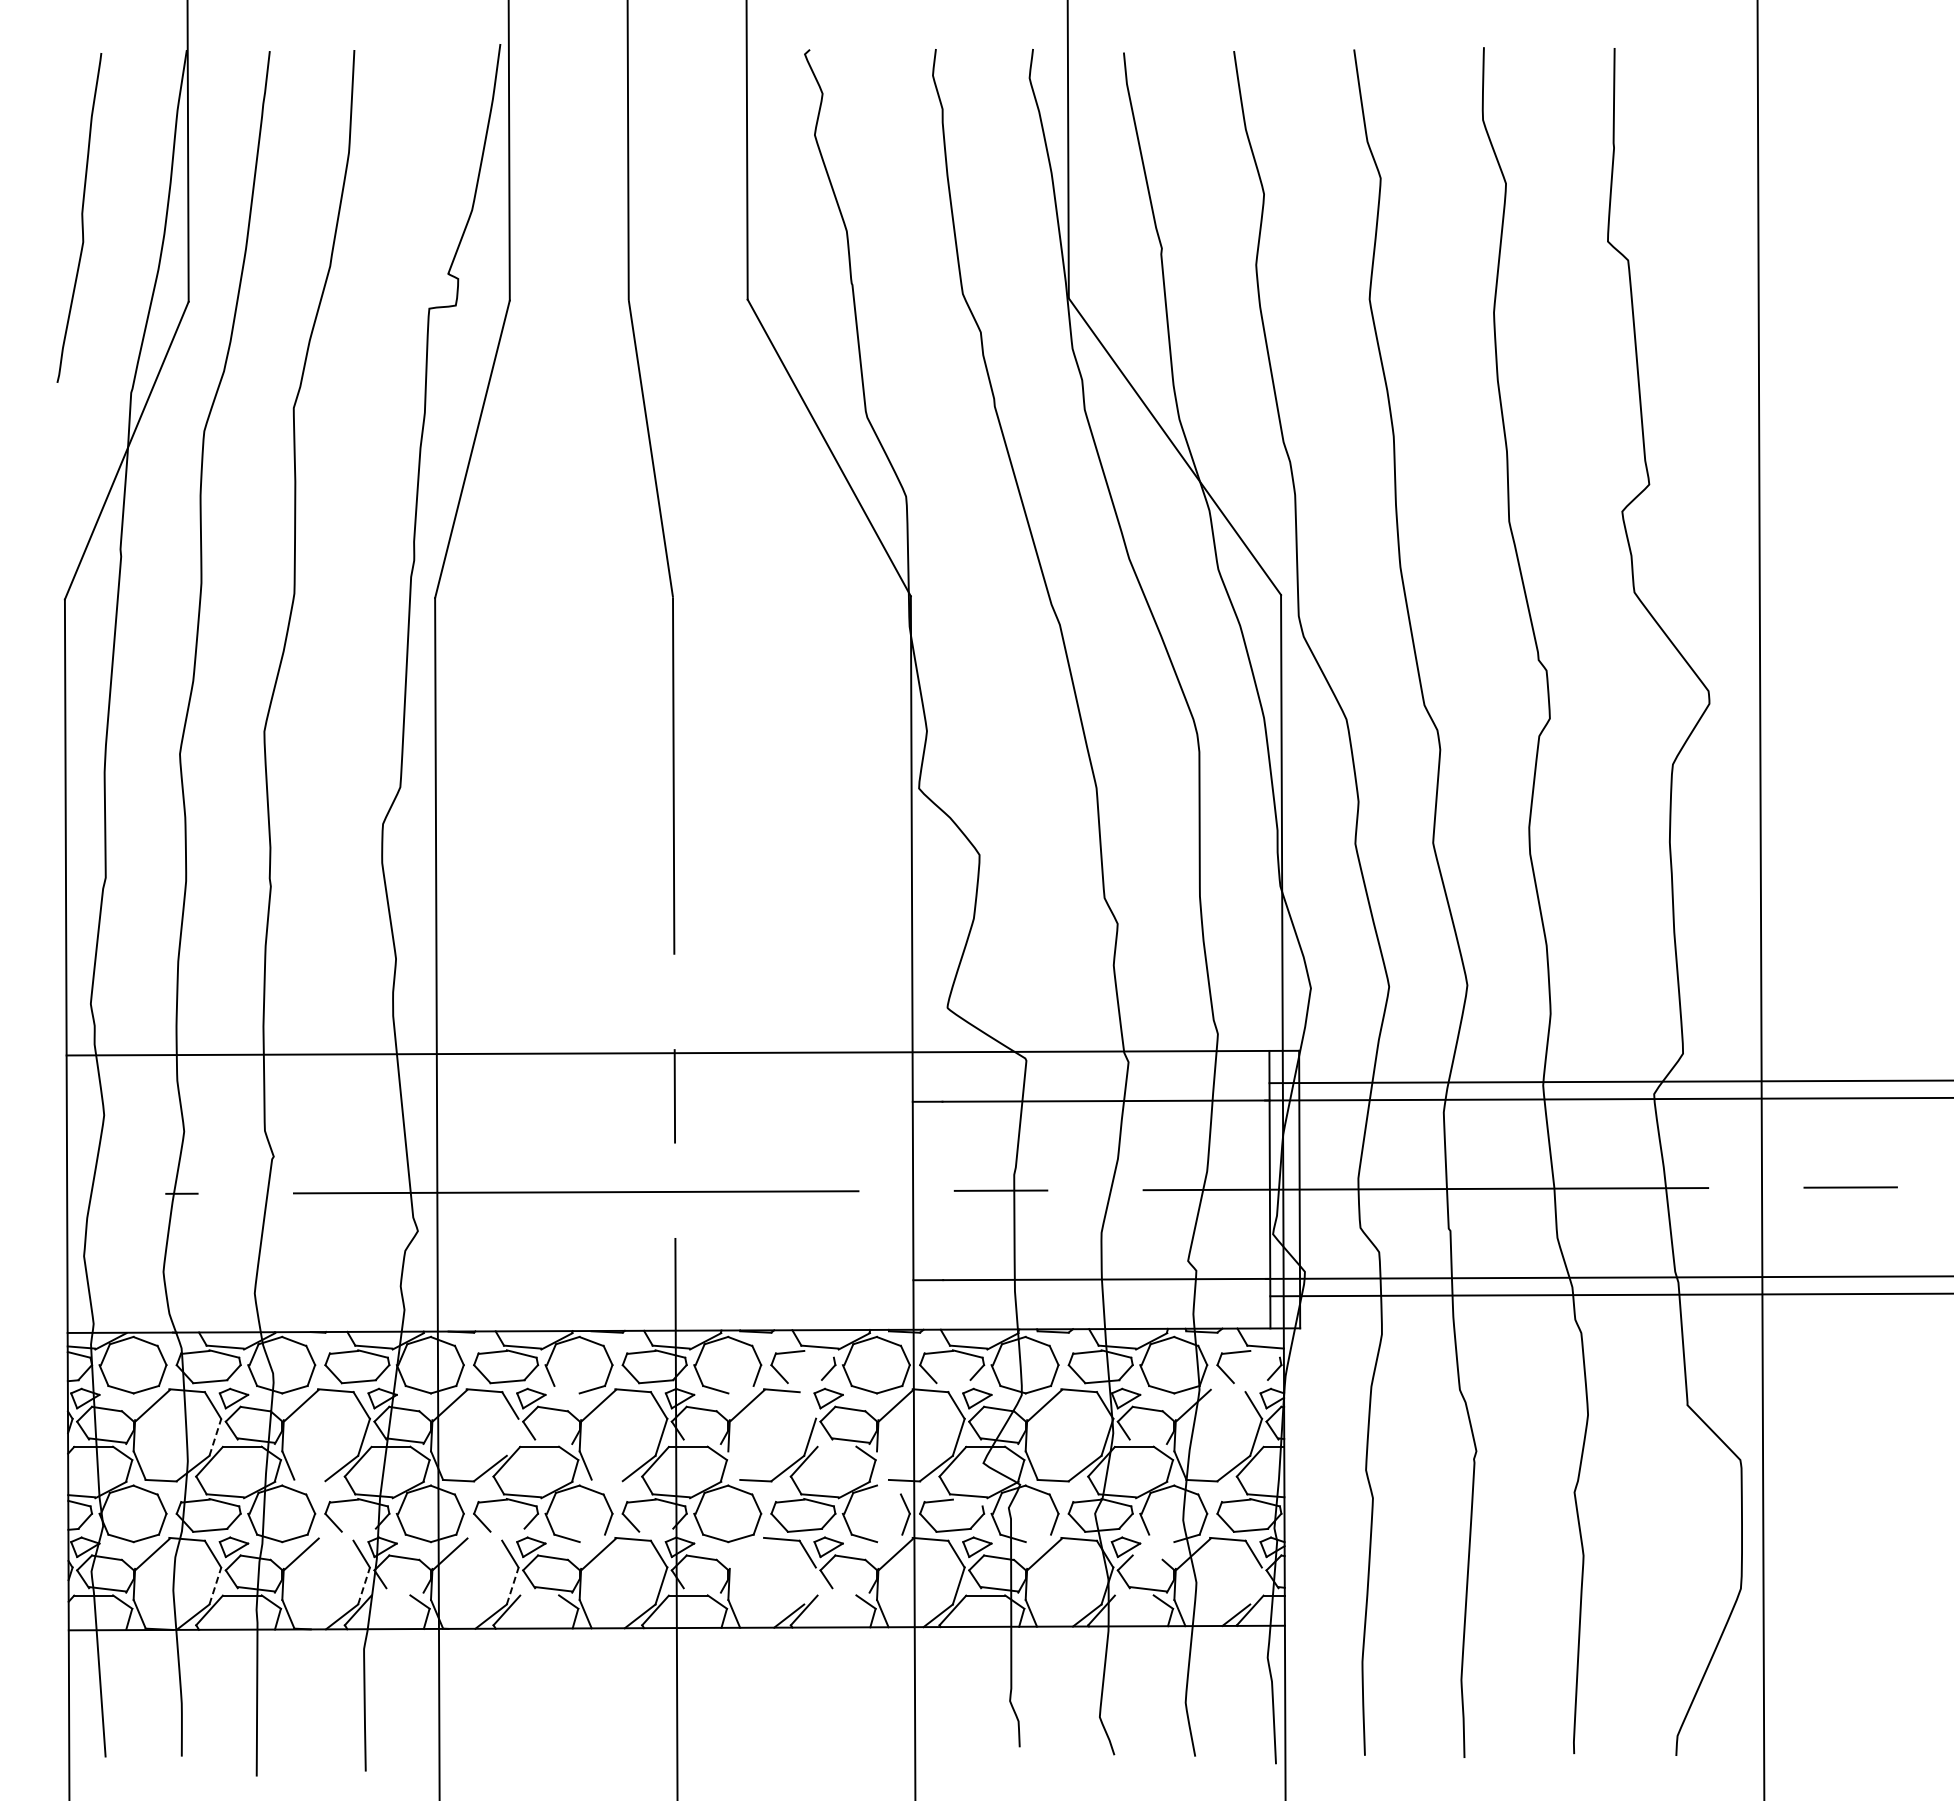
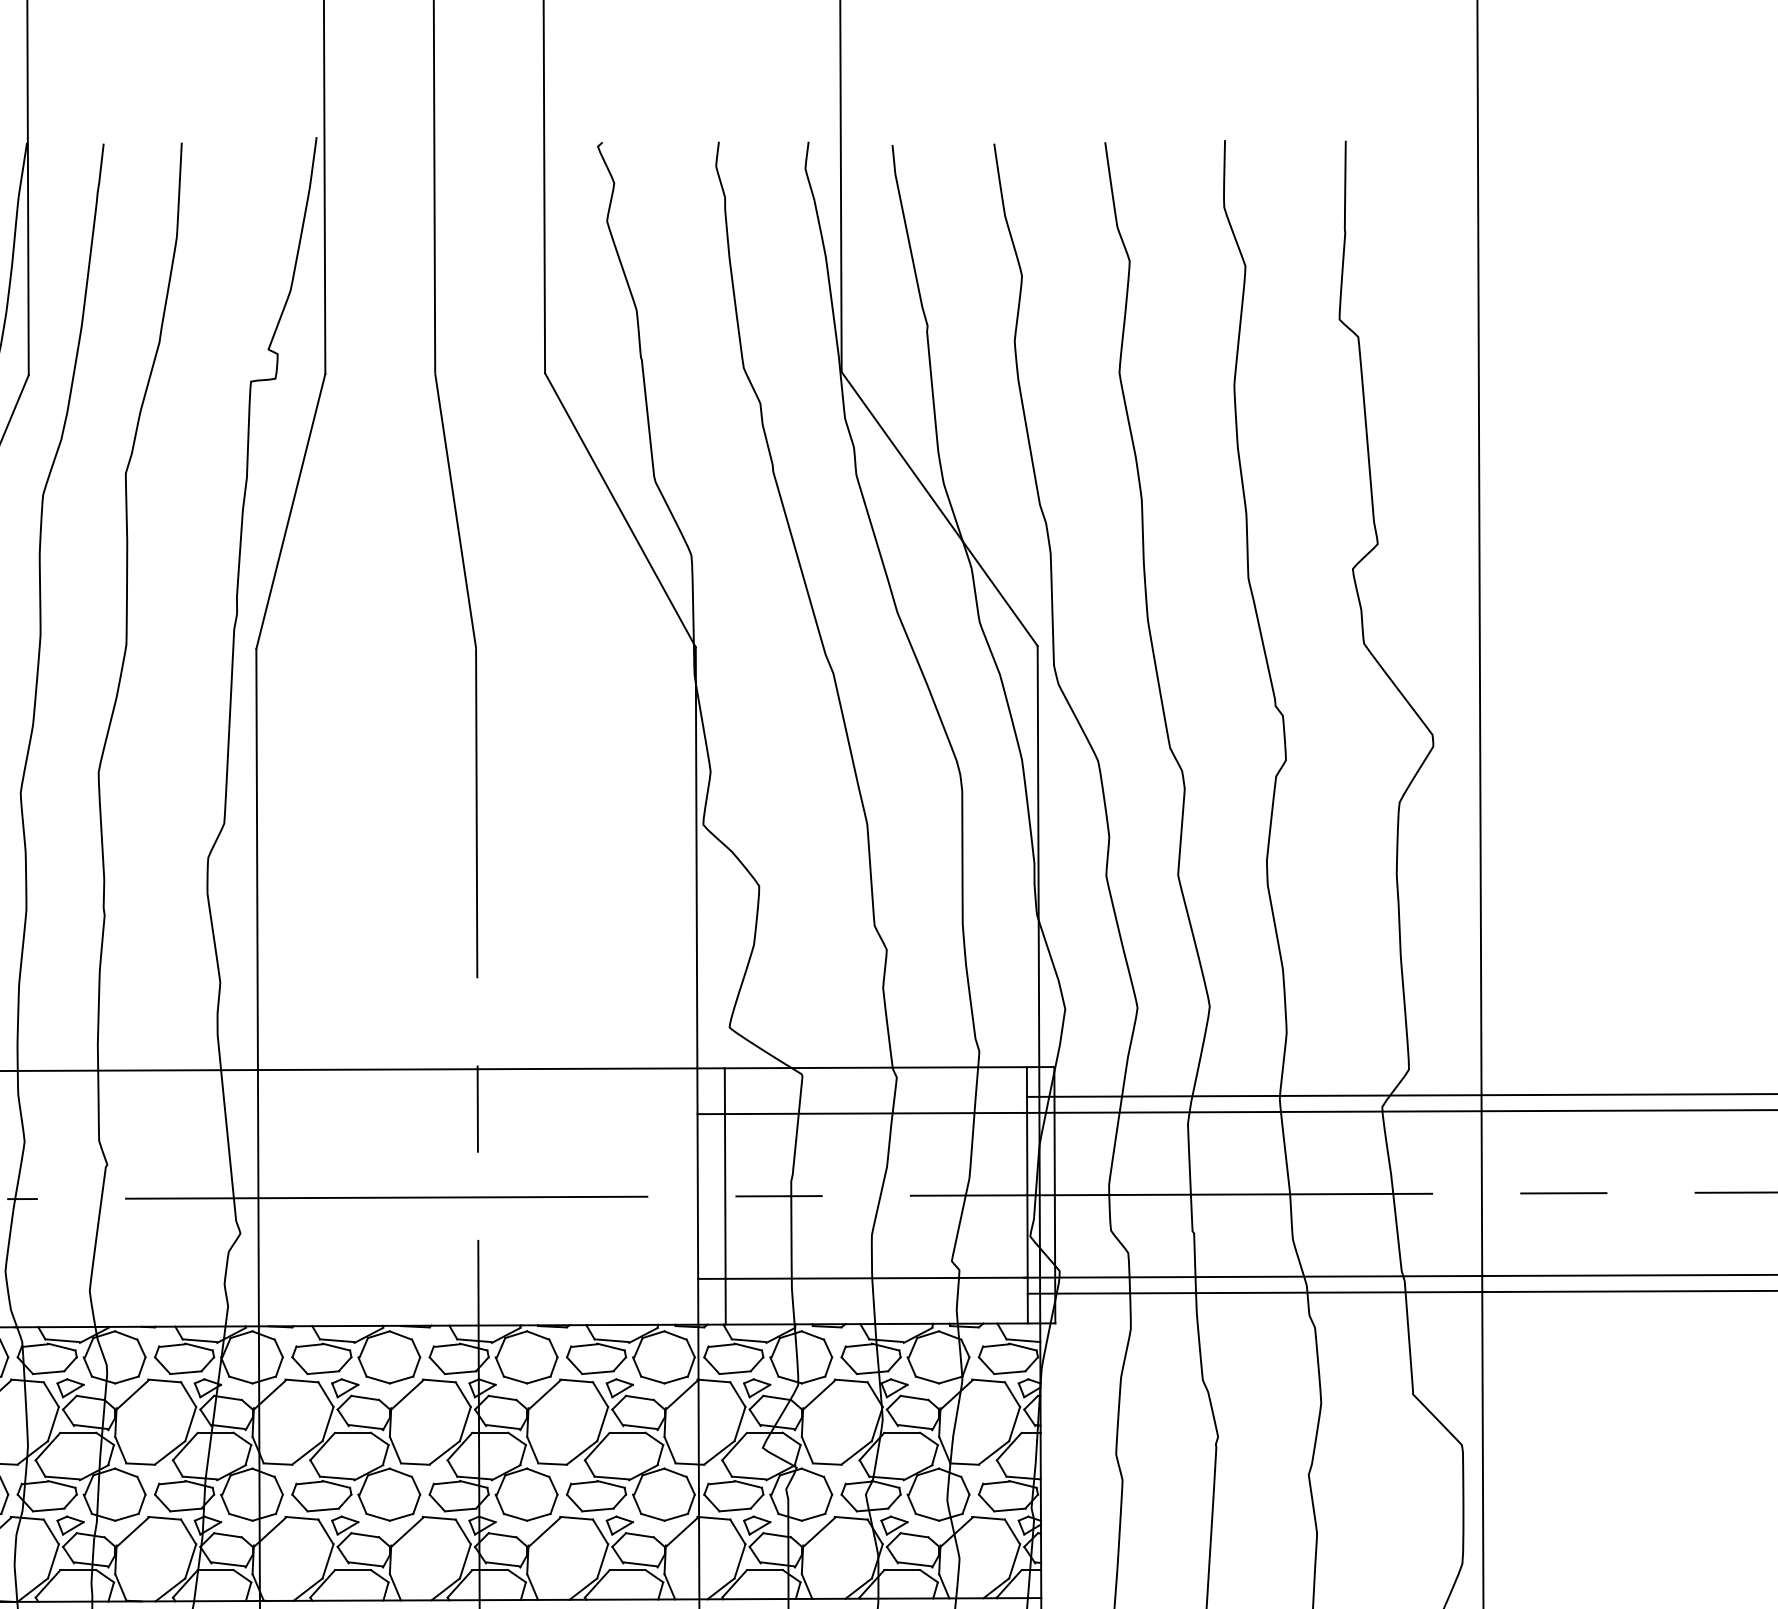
line: (942, 1190) -> (724, 1196), added
line: (818, 1353) -> (610, 1346), added
line: (1264, 1353) -> (1022, 1346), added
line: (804, 1381) -> (597, 1372), added
line: (953, 1381) -> (735, 1372), added
line: (1250, 1381) -> (1009, 1372), added
line: (566, 1389) -> (377, 1379), added
line: (740, 1389) -> (538, 1379), added
line: (1227, 1390) -> (988, 1380), added
line: (807, 1405) -> (600, 1394), added
line: (512, 1436) -> (327, 1423), added
line: (215, 1437) -> (53, 1424), dashed -> solid
line: (553, 1440) -> (365, 1426), added
line: (702, 1440) -> (503, 1426), added
line: (1148, 1440) -> (915, 1426), added
line: (836, 1446) -> (627, 1432), added
line: (734, 1465) -> (532, 1450), added
line: (883, 1465) -> (670, 1450), added
line: (309, 1480) -> (140, 1463), added
line: (606, 1480) -> (414, 1463), added
line: (888, 1489) -> (675, 1472), added
line: (967, 1502) -> (748, 1484), added
line: (358, 1529) -> (185, 1509), added
line: (507, 1529) -> (323, 1509), added
line: (656, 1529) -> (460, 1509), added
line: (335, 1538) -> (164, 1517), added
line: (484, 1538) -> (301, 1517), added
line: (591, 1538) -> (400, 1517), added
line: (889, 1538) -> (676, 1517), added
line: (1037, 1538) -> (812, 1517), added
line: (1161, 1538) -> (927, 1517), added
line: (747, 1553) -> (544, 1531), added
line: (1147, 1557) -> (914, 1535), added
line: (215, 1585) -> (53, 1560), dashed -> solid
line: (364, 1585) -> (191, 1560), dashed -> solid
line: (512, 1585) -> (327, 1560), dashed -> solid
line: (810, 1585) -> (603, 1560), added
line: (1256, 1585) -> (1014, 1560), added
line: (404, 1589) -> (228, 1564), added
line: (702, 1589) -> (503, 1564), added
line: (850, 1589) -> (640, 1564), added
line: (390, 1595) -> (215, 1570), added
line: (539, 1595) -> (352, 1570), added
line: (836, 1595) -> (627, 1570), added
line: (1133, 1595) -> (901, 1570), added

